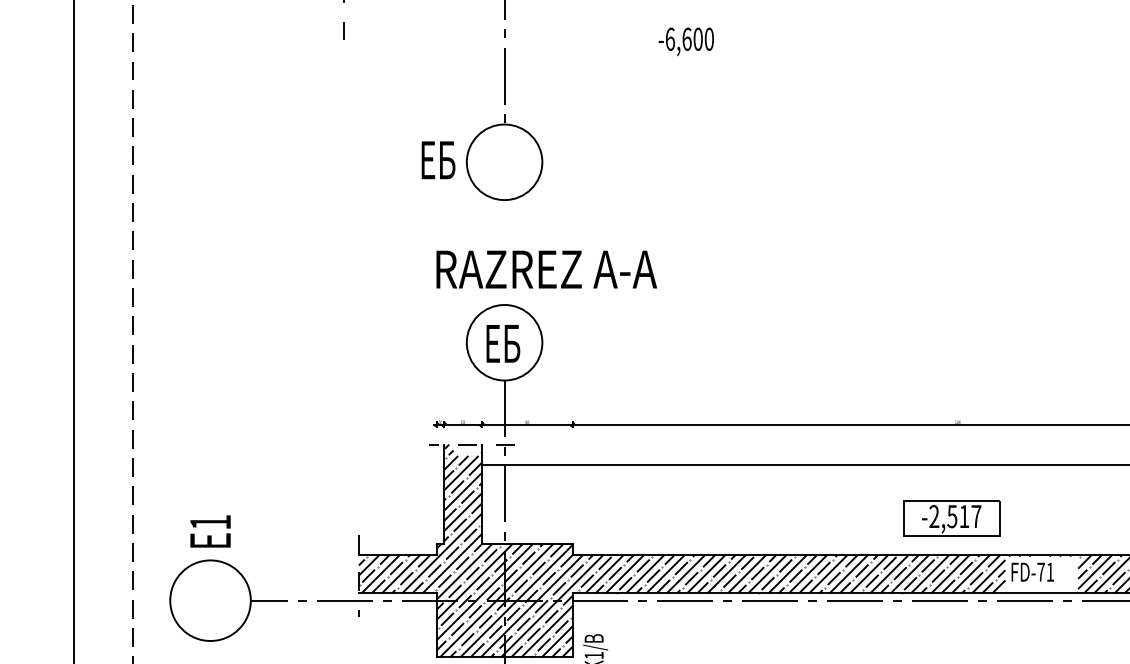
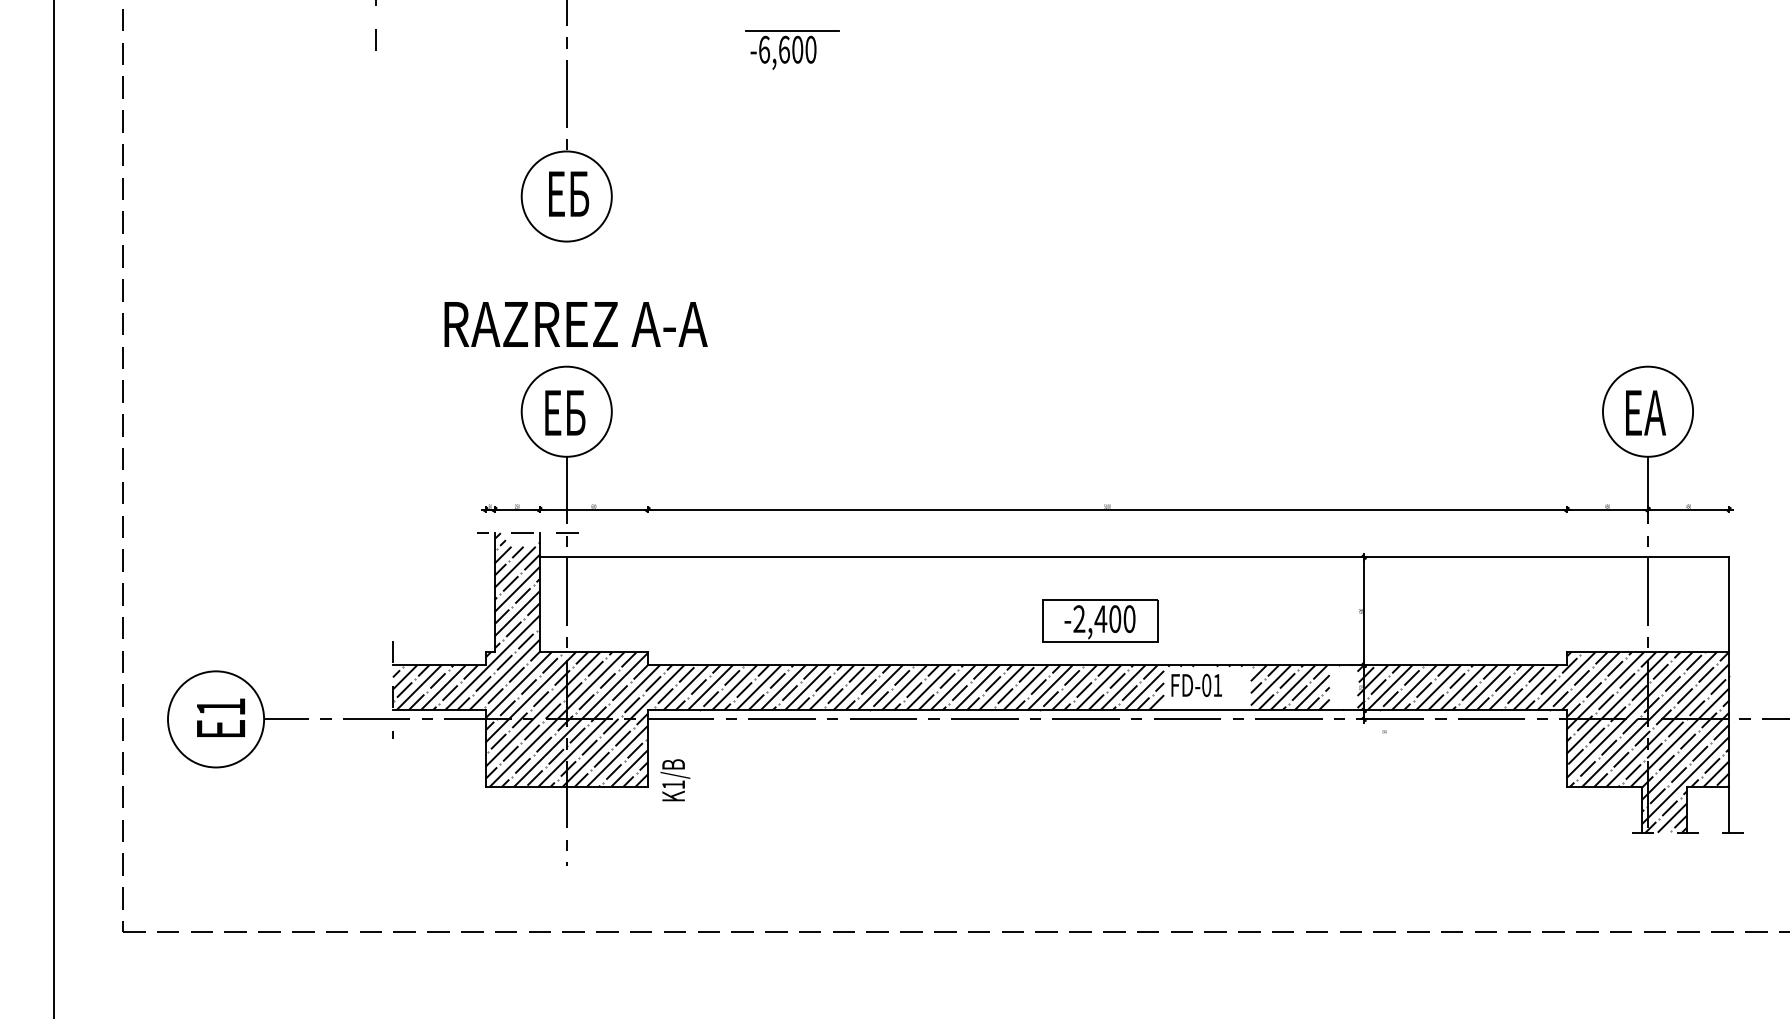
line: (692, 23) -> (791, 30), added
text: (438, 159) -> (569, 193), moved
text: (546, 269) -> (575, 324), moved
text: (963, 516) -> (1114, 619), -2,517 -> -2,400
text: (210, 531) -> (220, 717), moved
text: (1040, 572) -> (1206, 685), FD-71 -> FD-01

